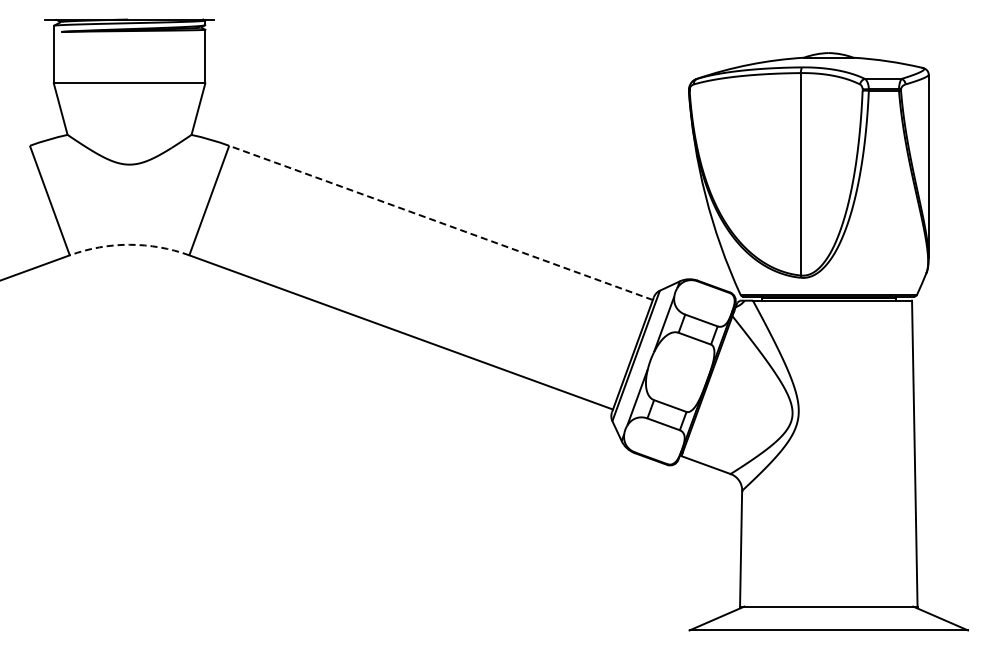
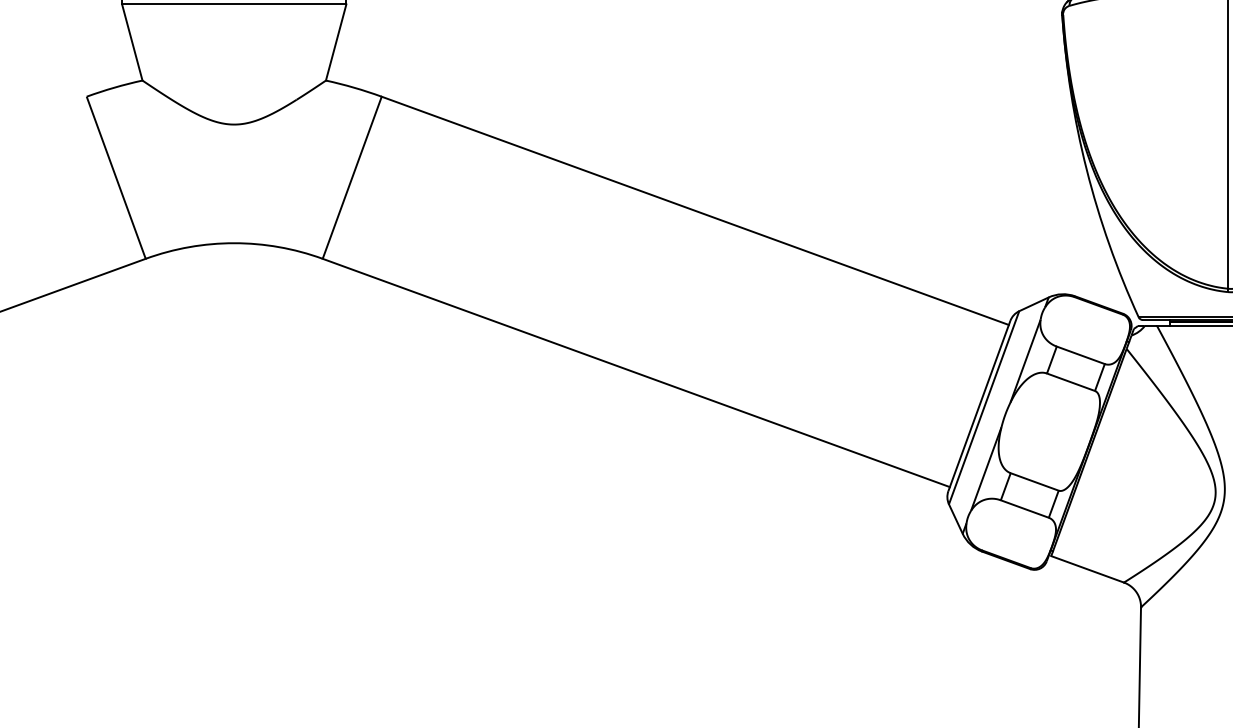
line: (440, 222) -> (694, 210), dashed -> solid
arc: (129, 244) -> (234, 242), dashed -> solid

